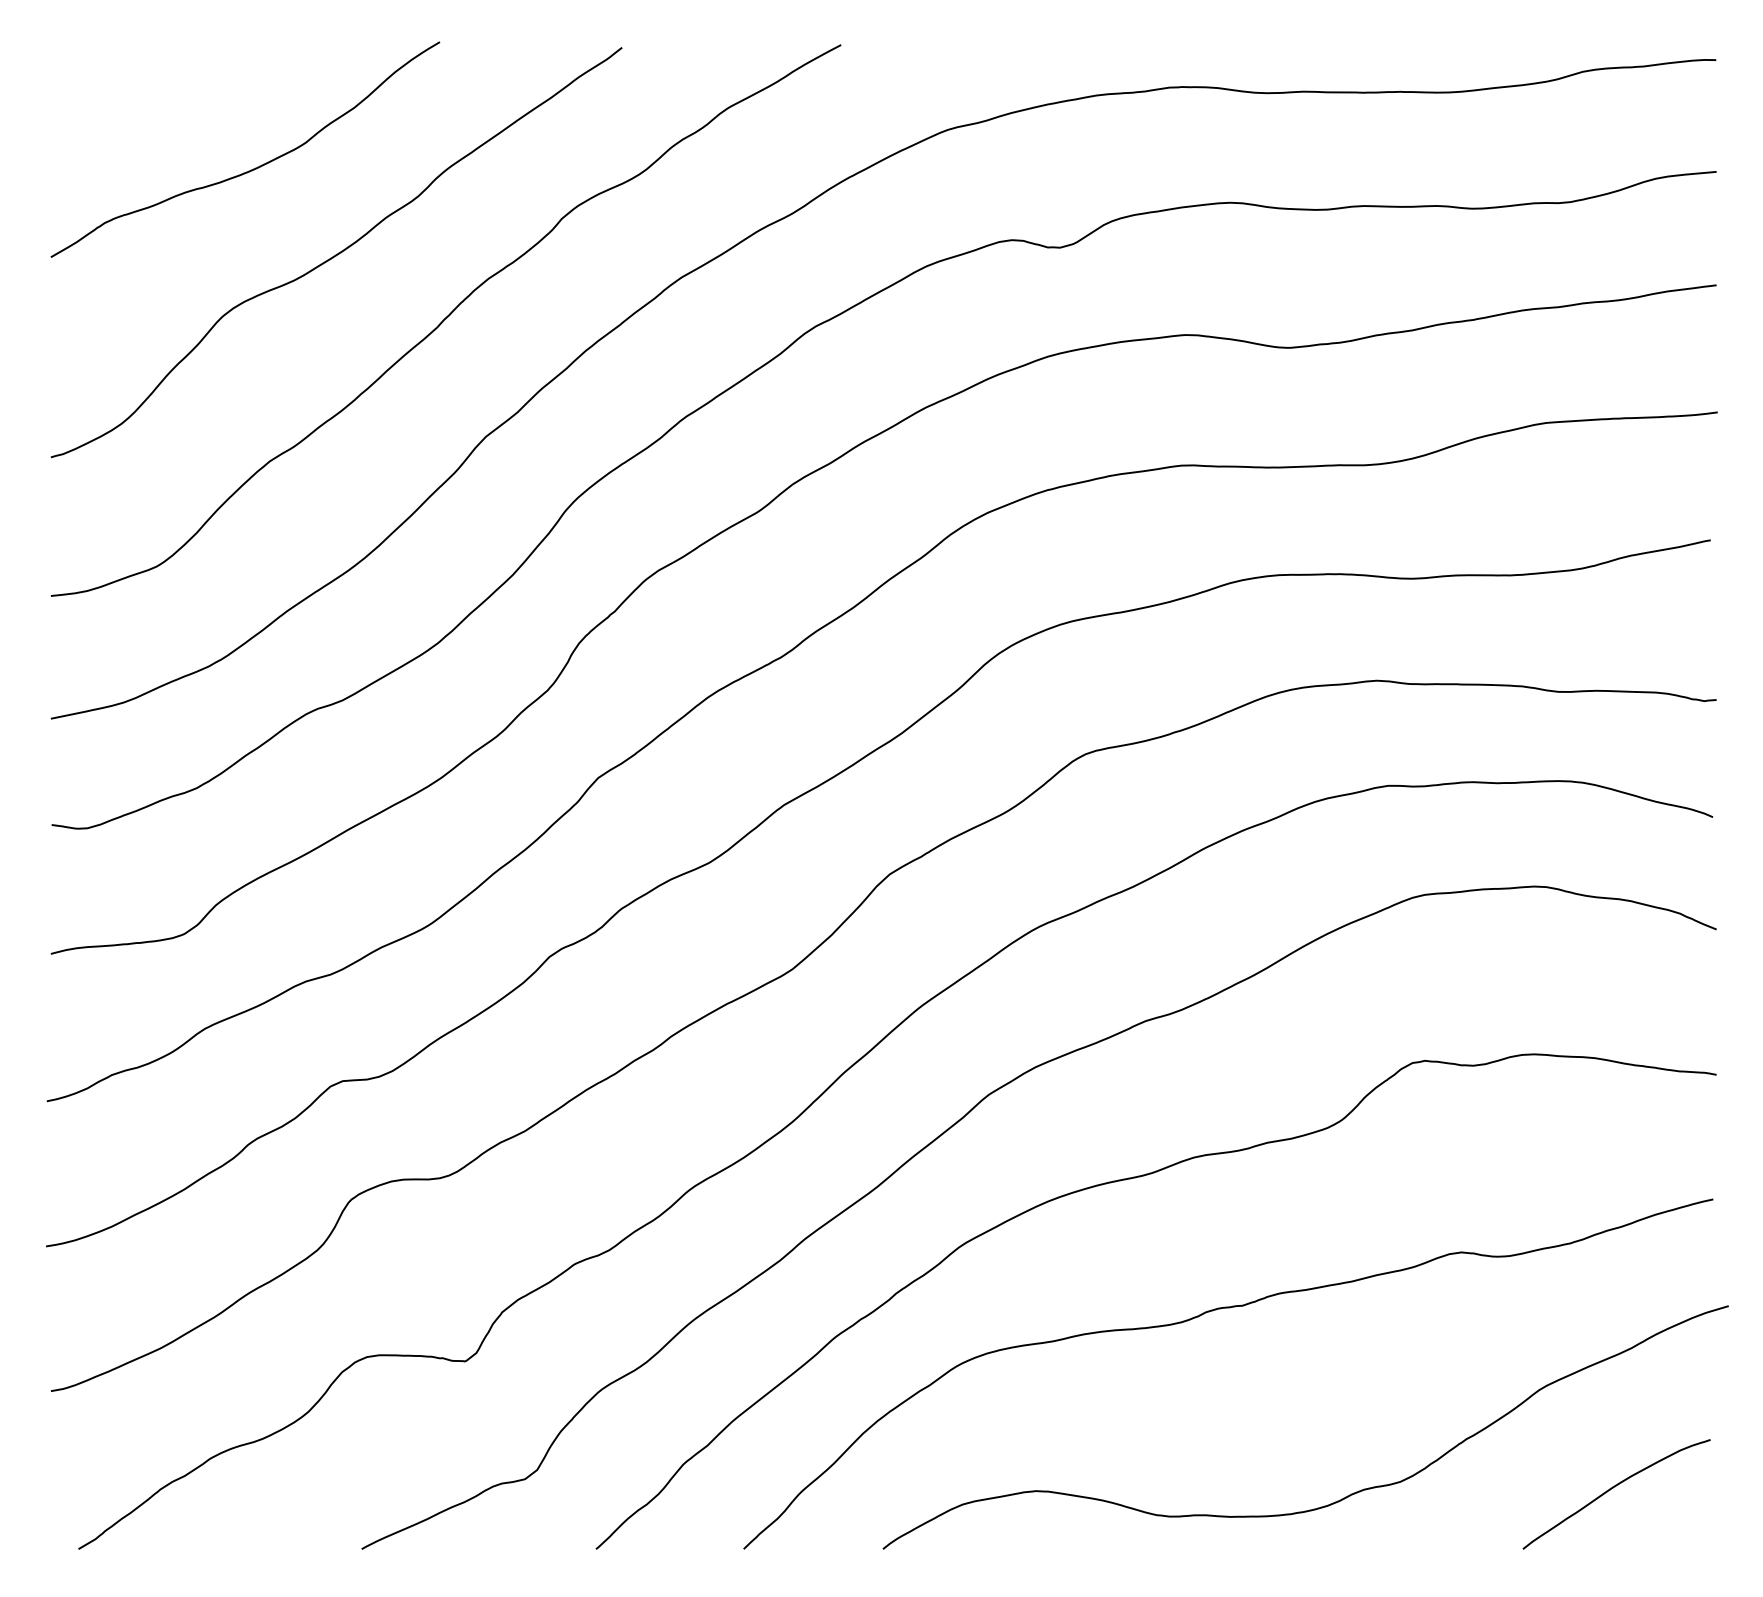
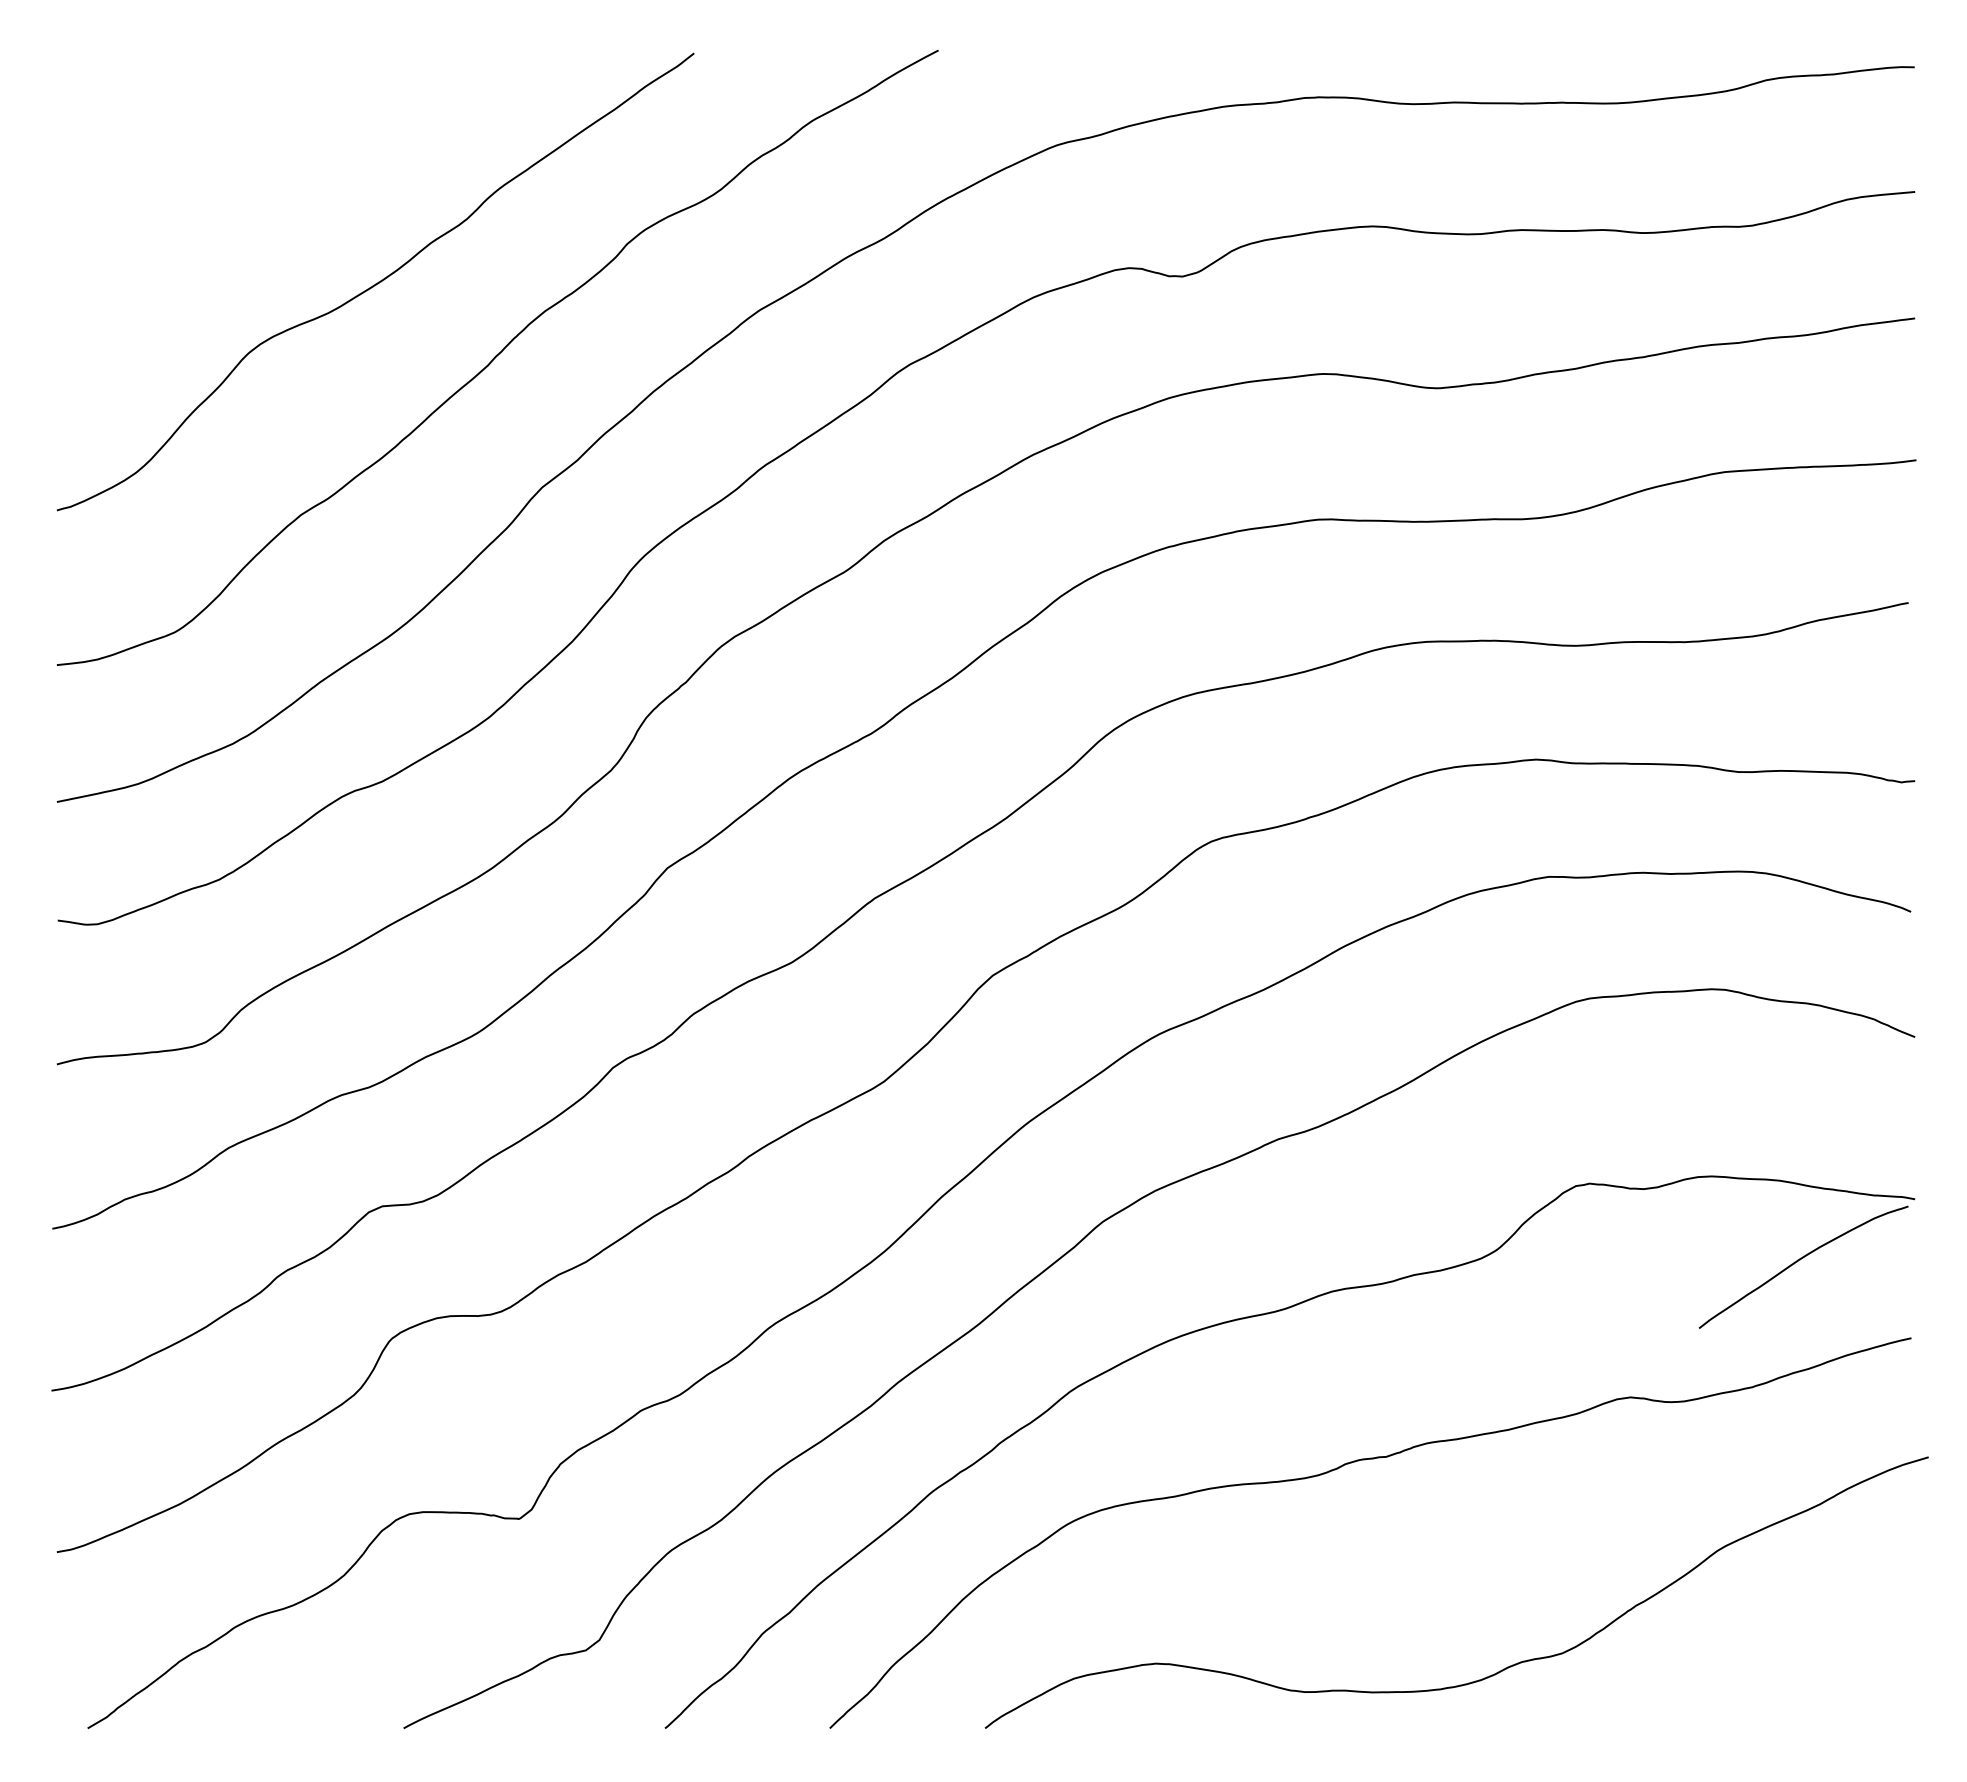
curve: (254, 167) -> (284, 187), removed
curve: (1613, 1488) -> (1800, 1260), moved

